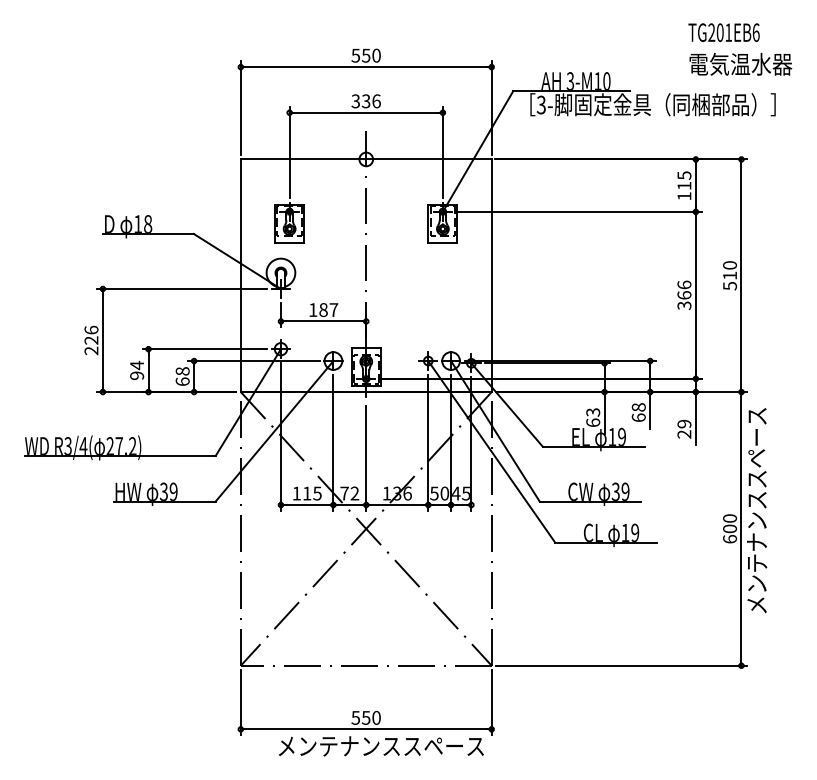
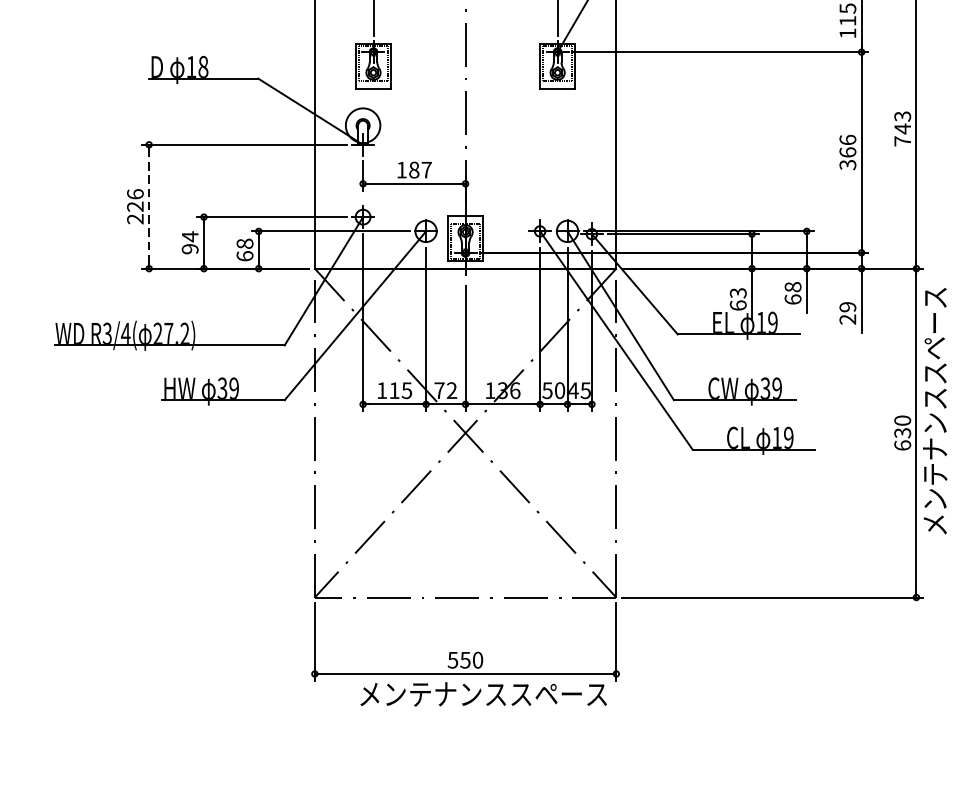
text: (730, 275) -> (903, 128), 510 -> 743
line: (102, 340) -> (148, 206), solid -> dashed
text: (729, 528) -> (902, 432), 600 -> 630

